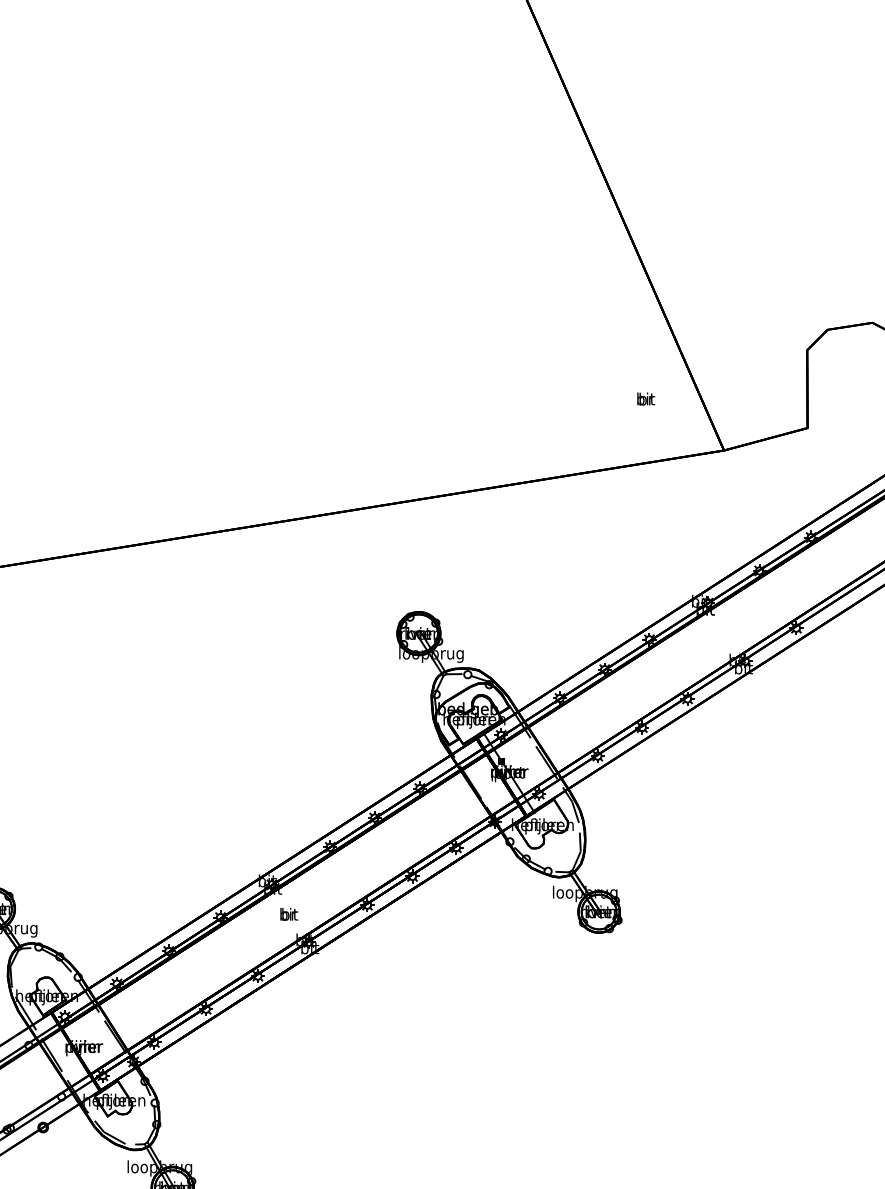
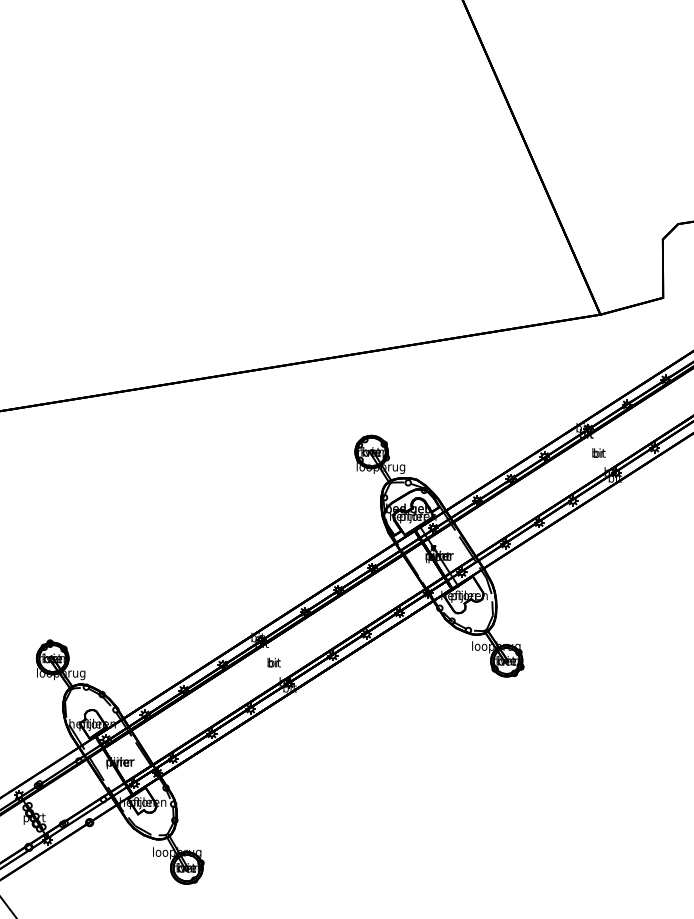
text: (645, 398) -> (598, 452), moved

